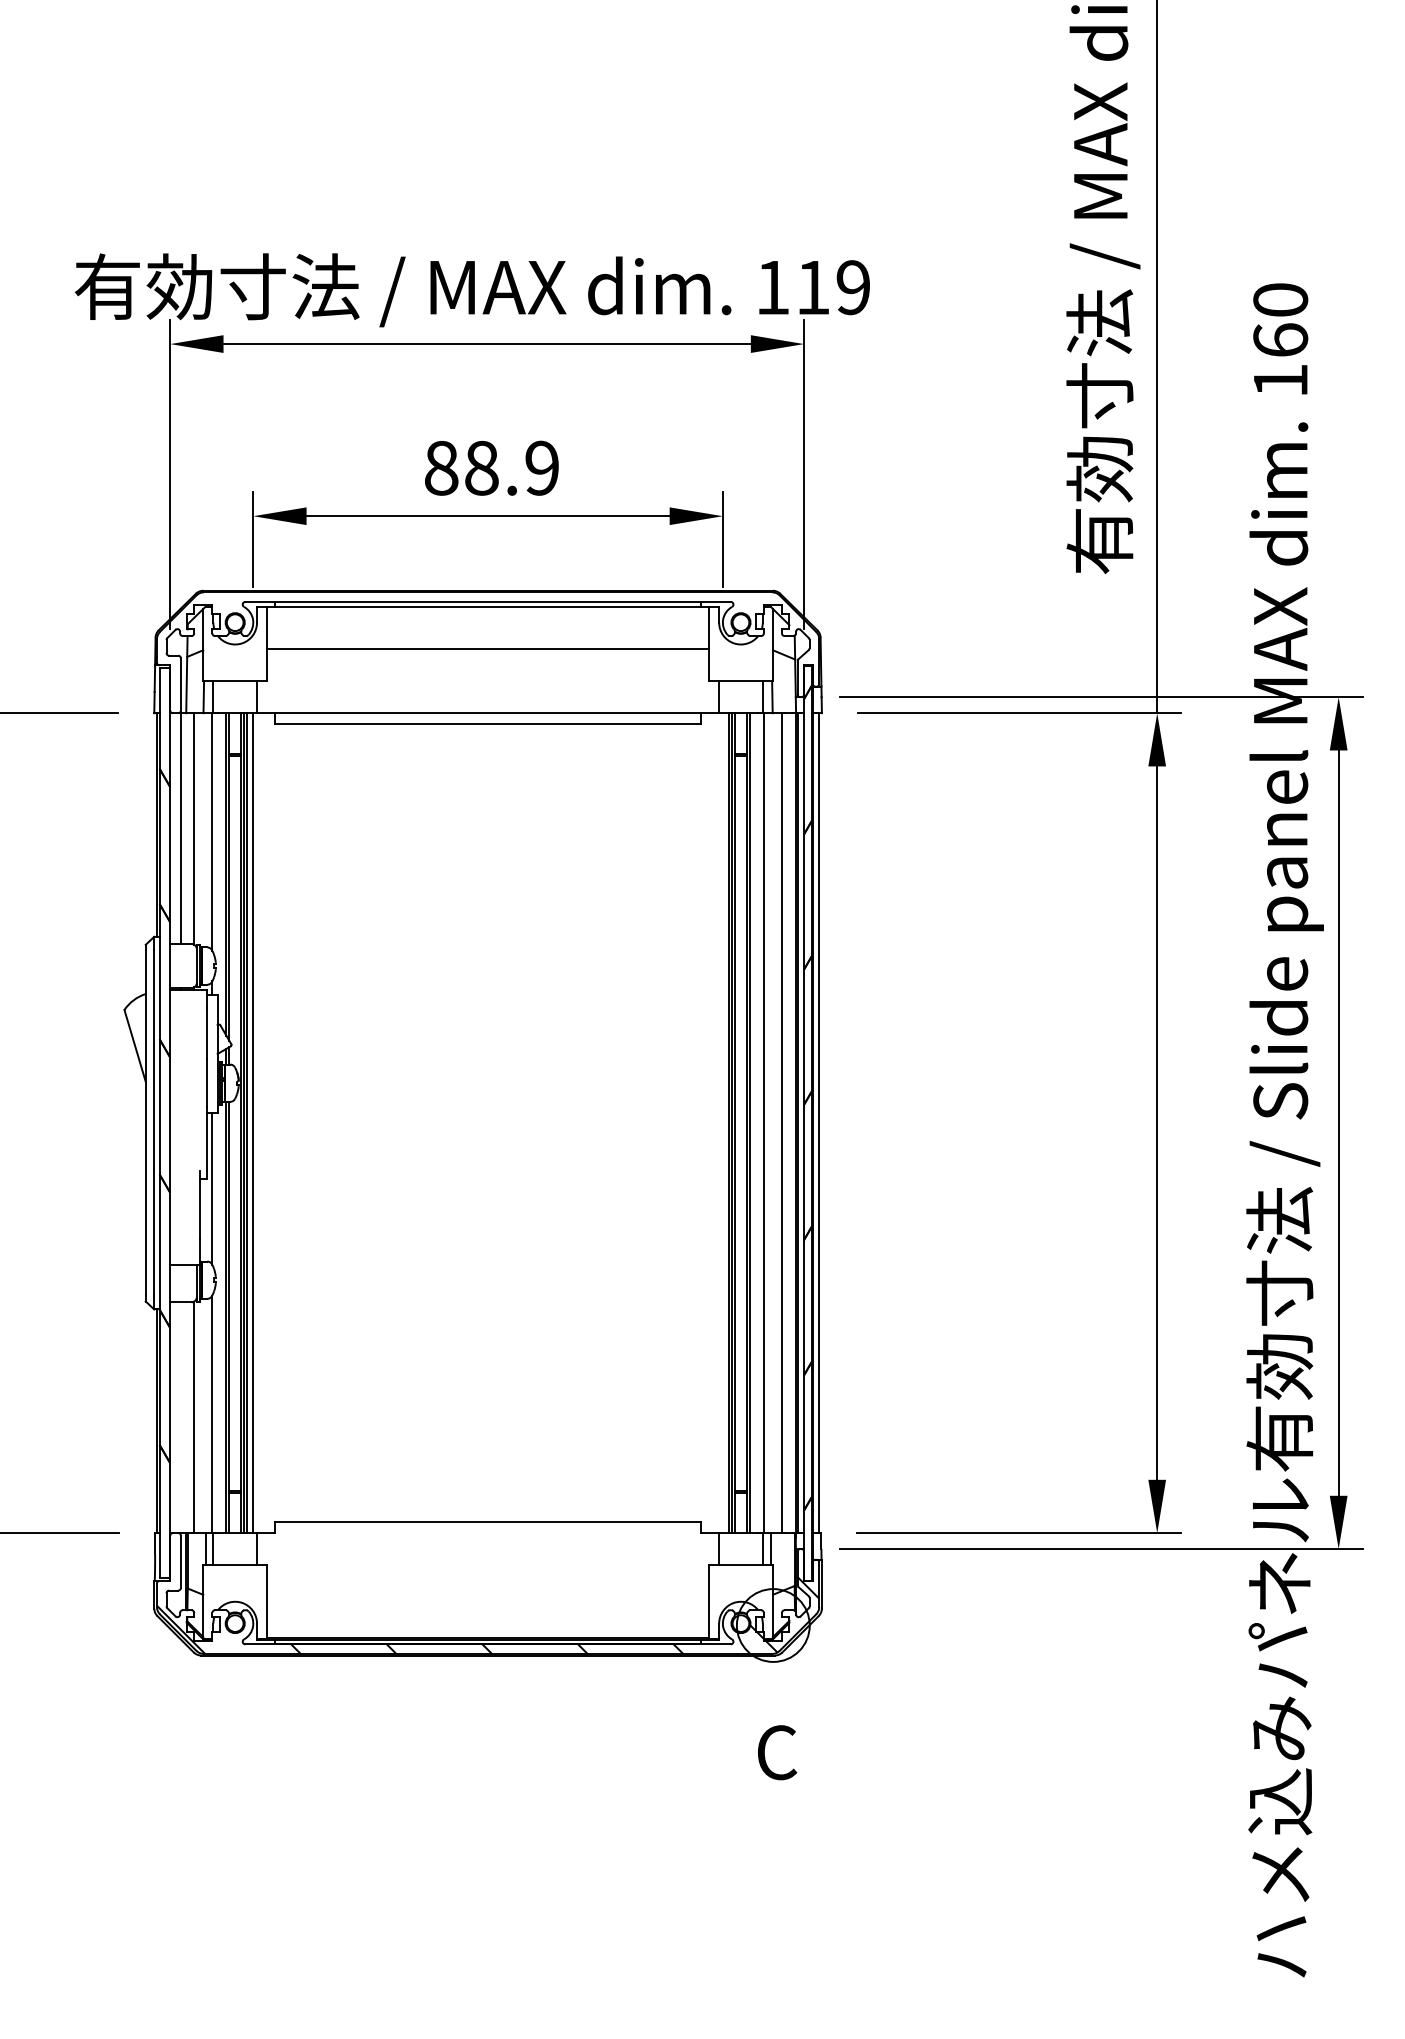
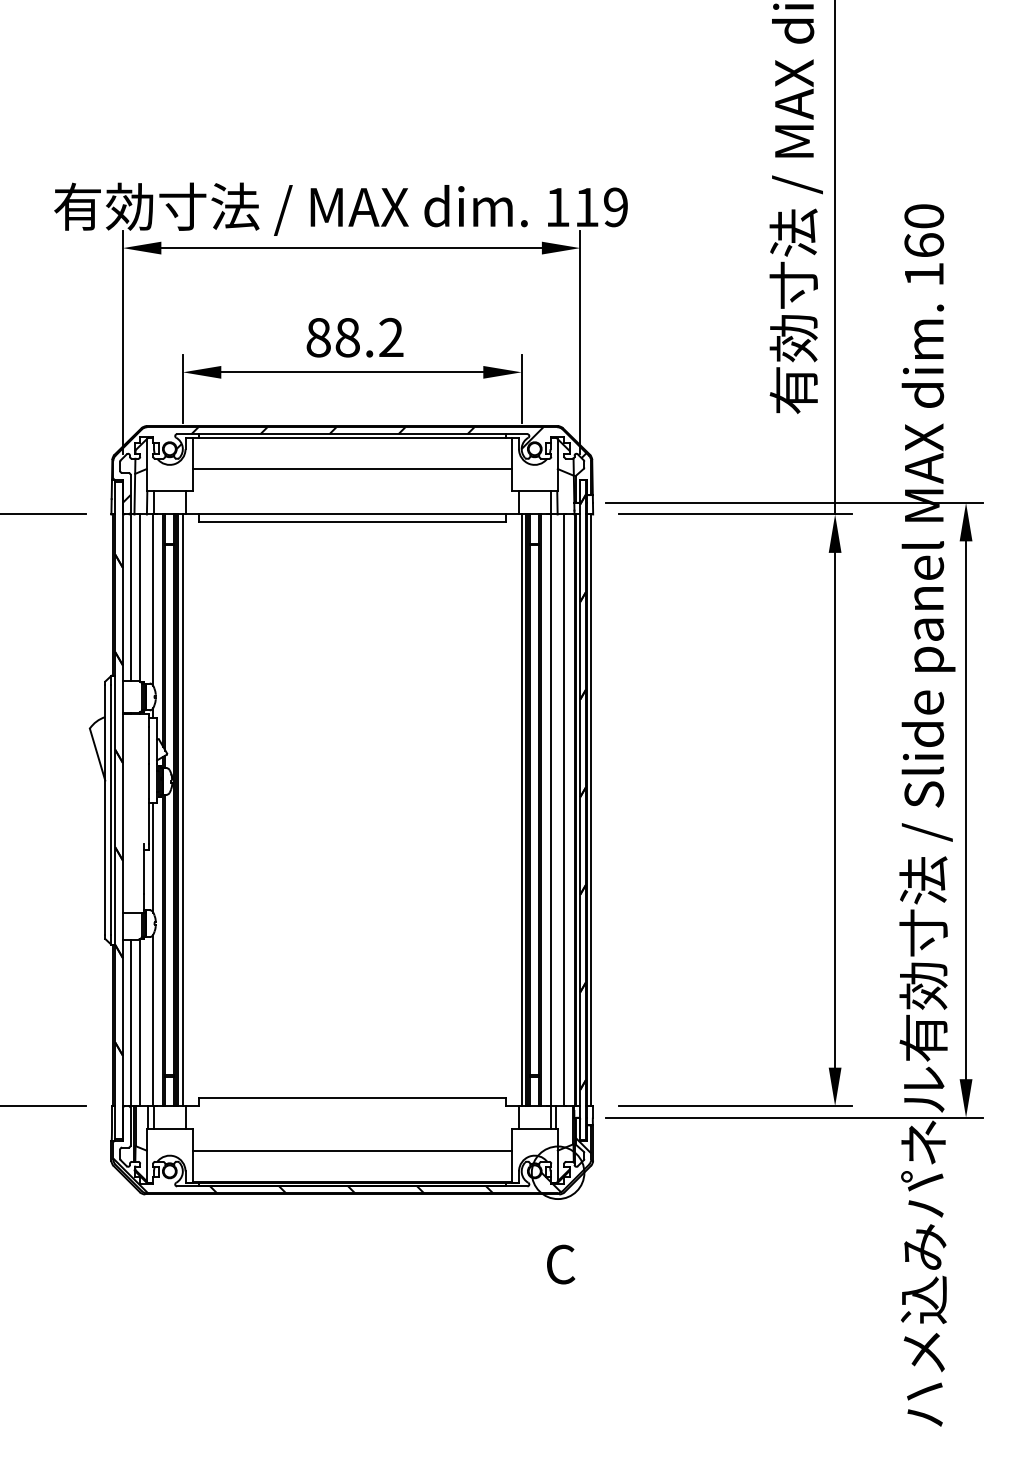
text: (541, 468) -> (390, 337), 88.9 -> 88.2
hatch: (491, 644) -> (354, 464), added
line: (722, 1123) -> (521, 810), added
line: (180, 1417) -> (130, 1022), added
line: (488, 1595) -> (352, 1151), added

